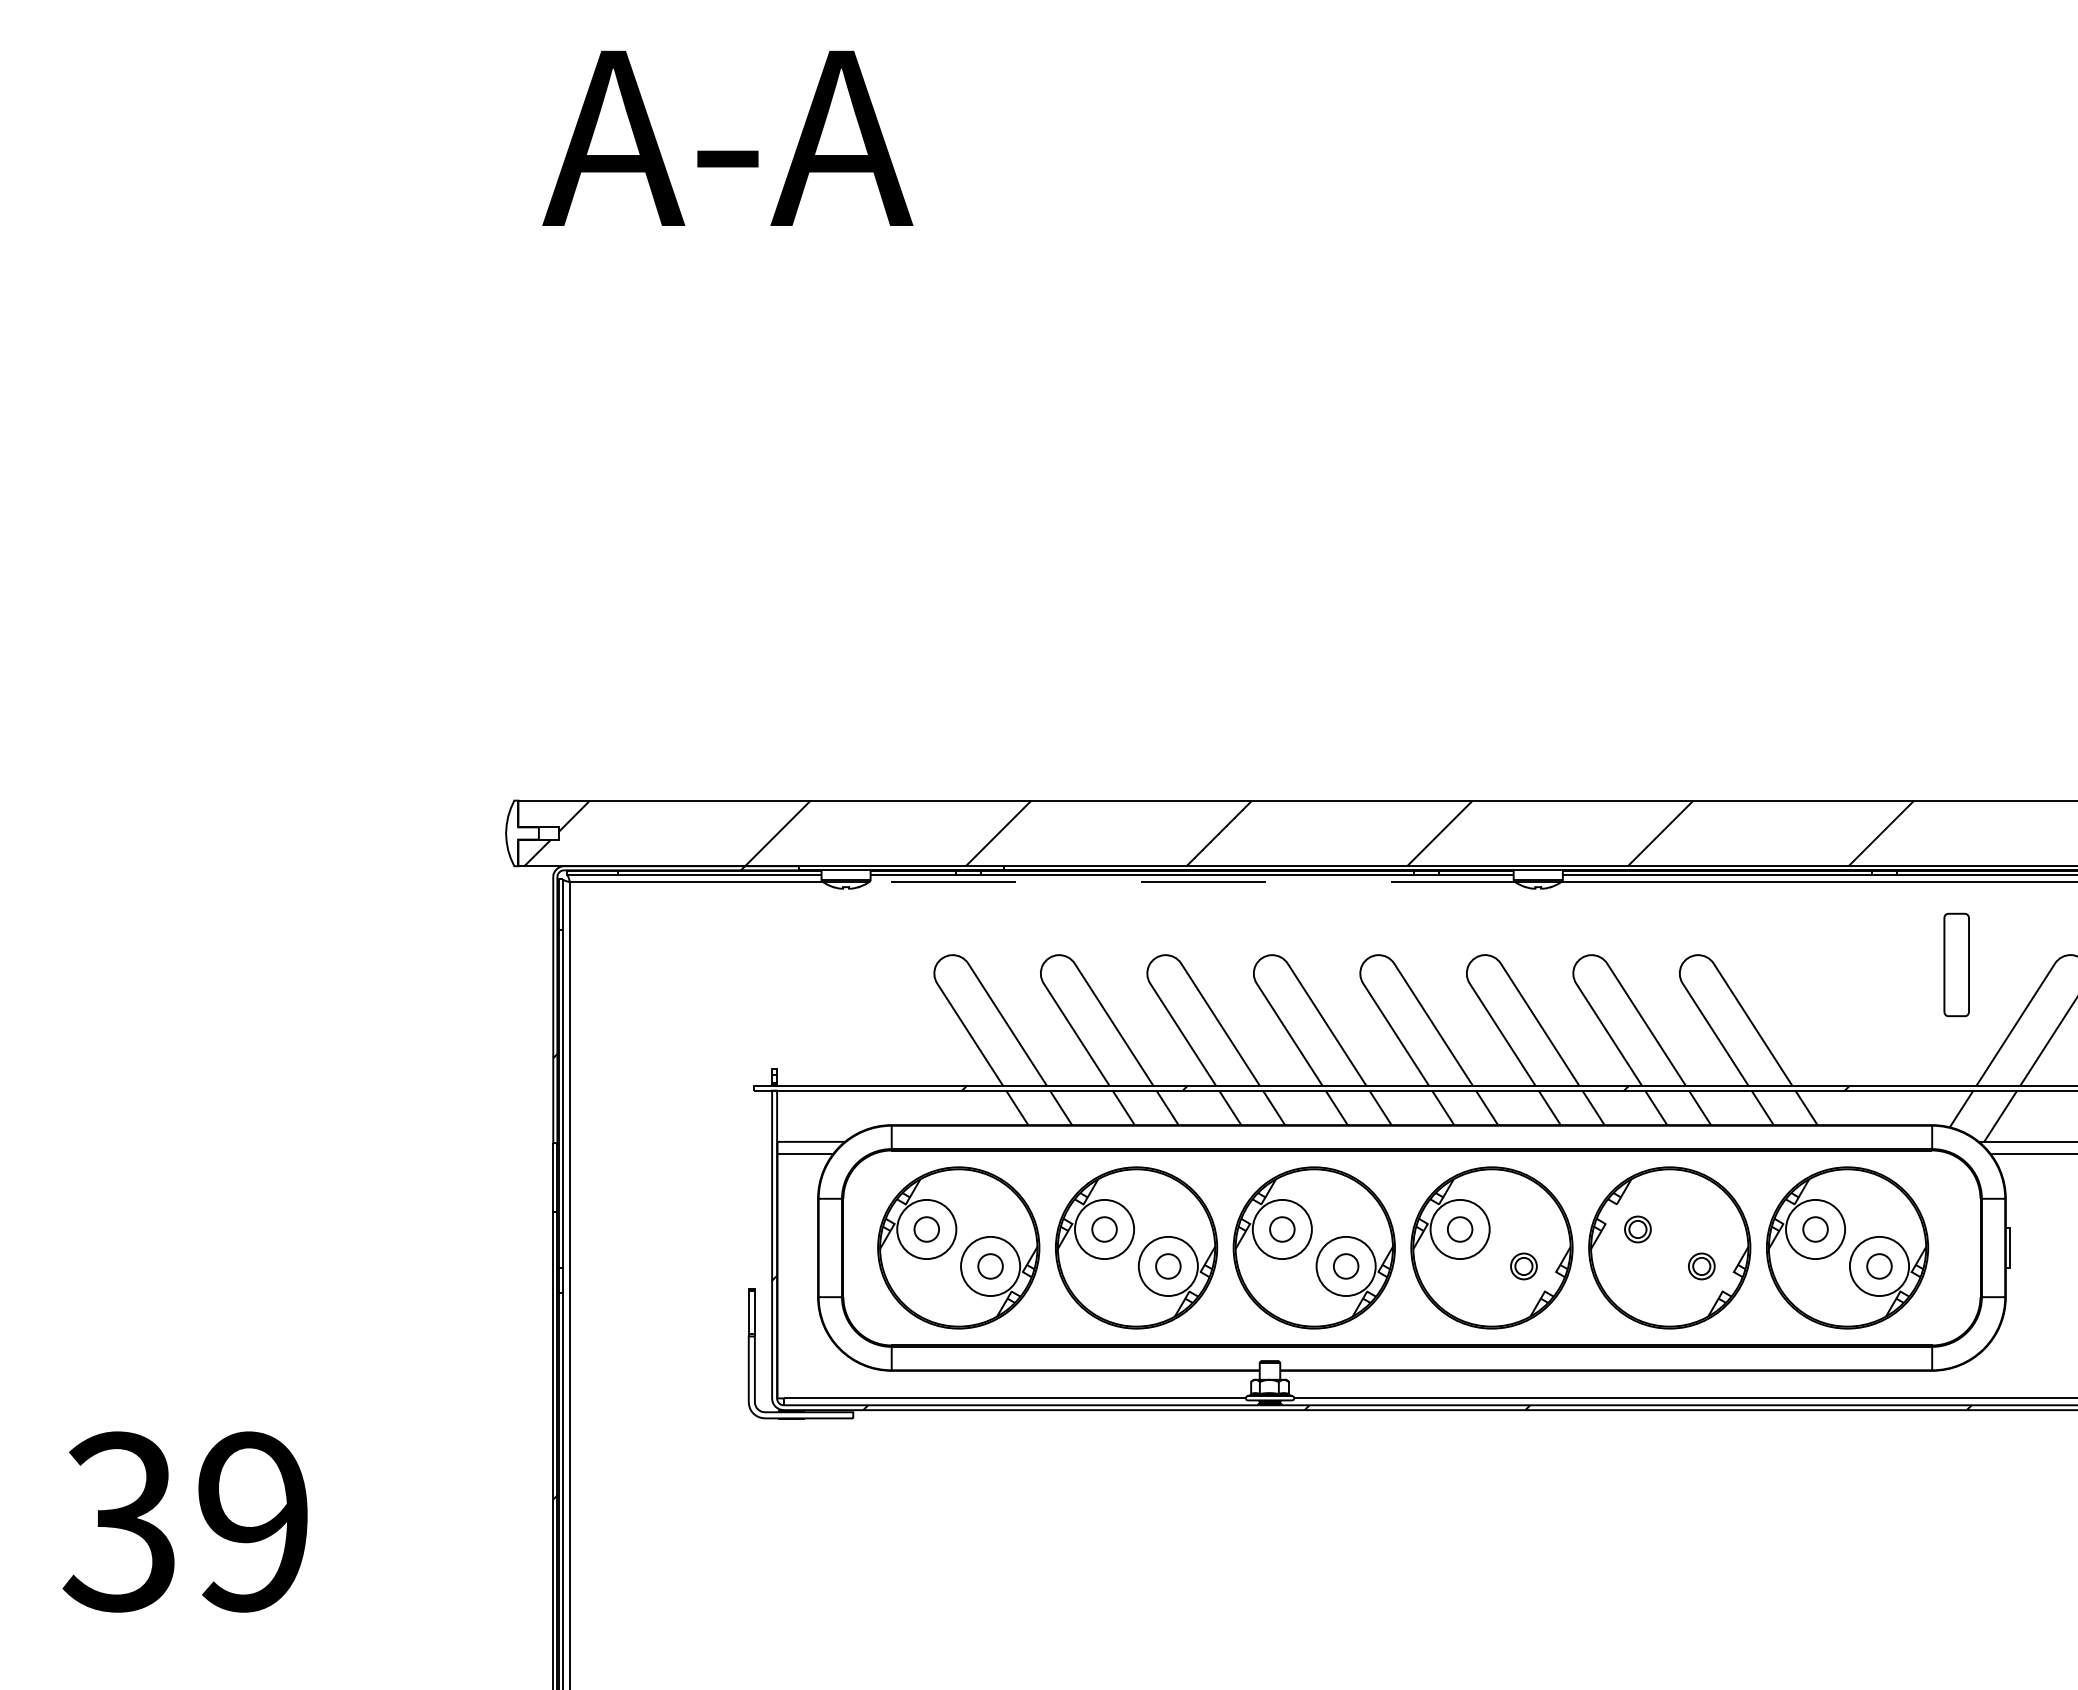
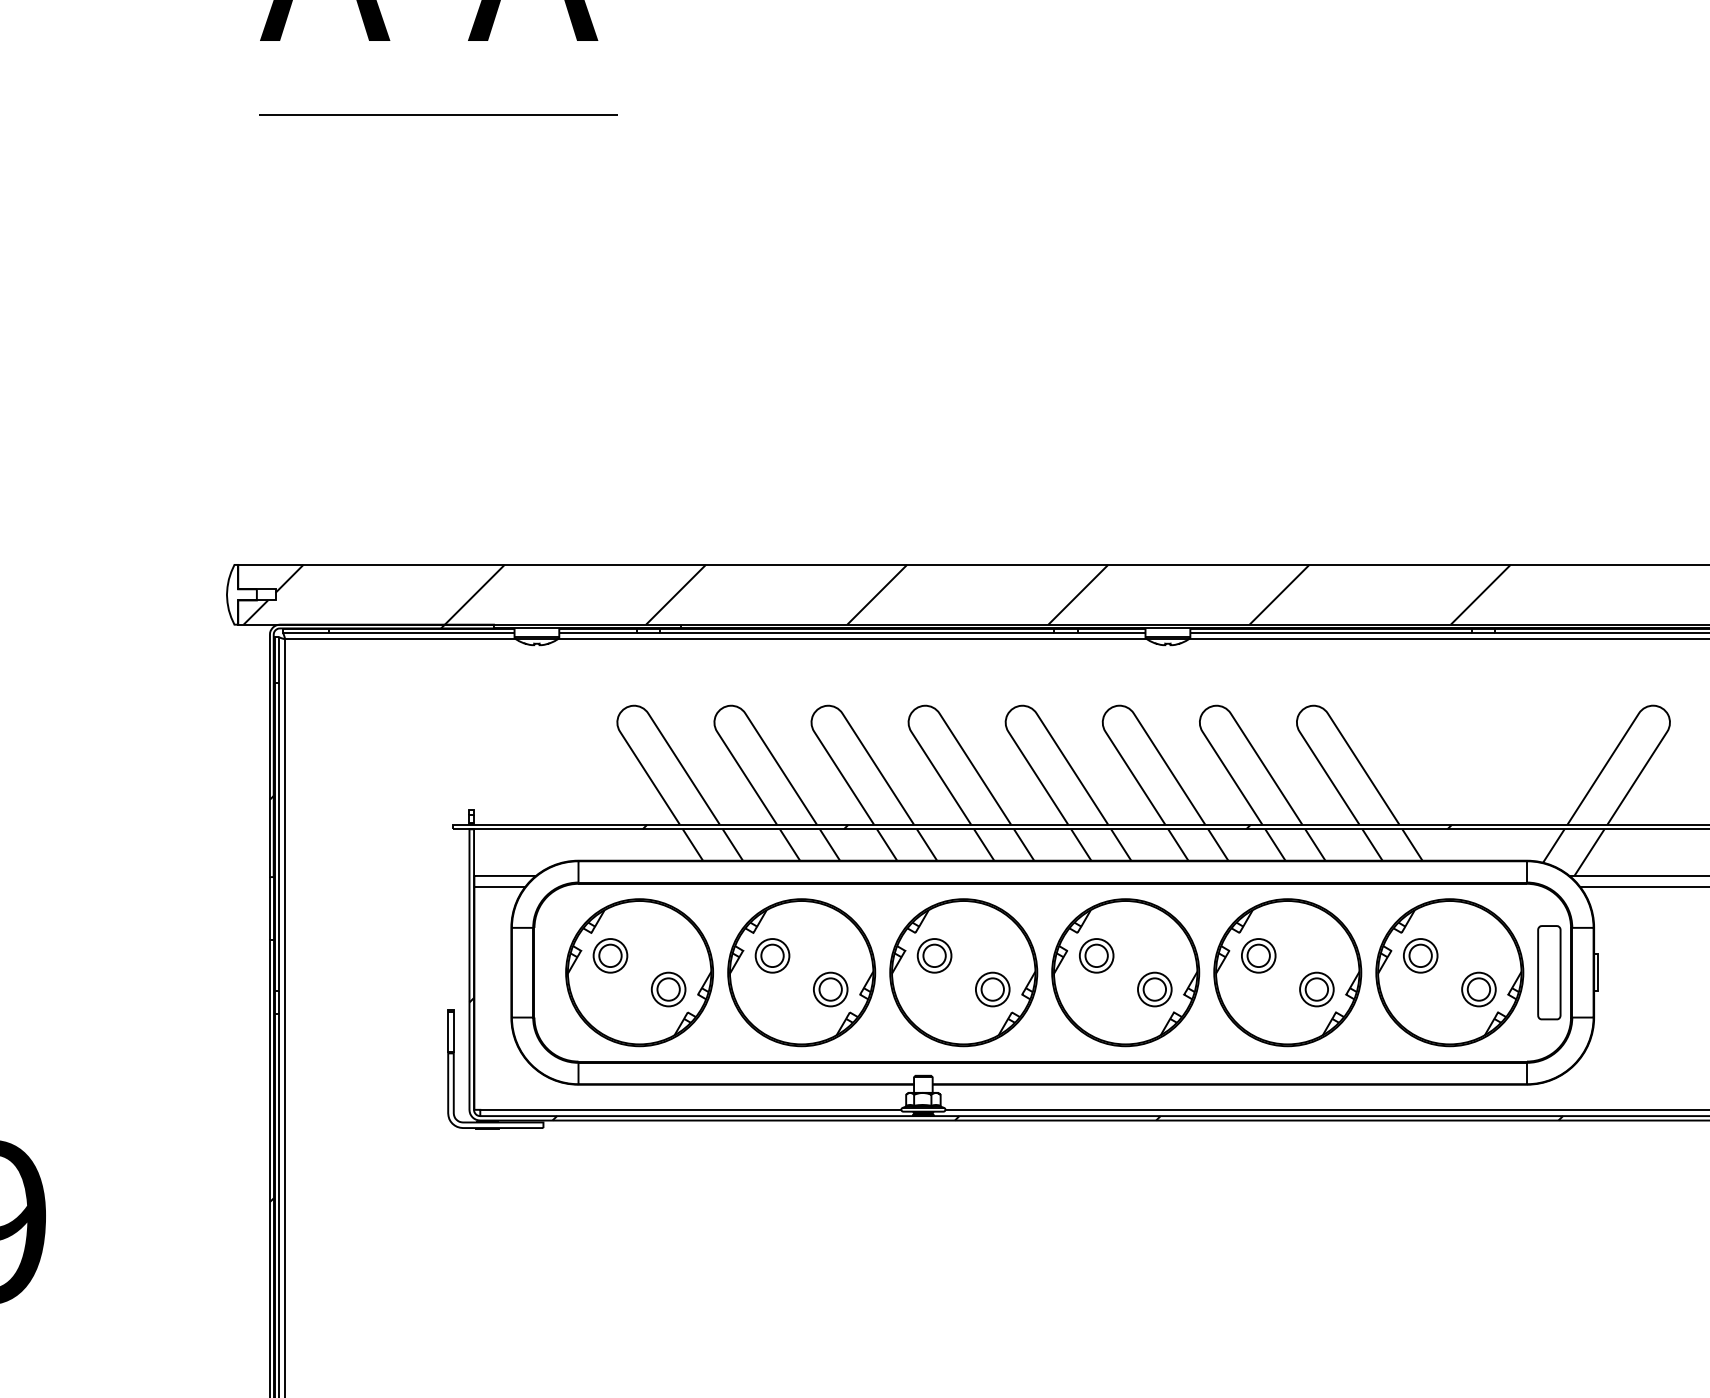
line: (737, 306) -> (437, 114), added
line: (1191, 882) -> (851, 639), dashed -> solid
part: (1956, 964) -> (1549, 972), moved
circle: (926, 1229) -> (610, 955), size x0.62
circle: (1104, 1229) -> (772, 955), size x0.62
circle: (1281, 1229) -> (933, 955), size x0.62
circle: (1459, 1229) -> (1096, 955), size x0.62
part: (1637, 1229) -> (1258, 955), size x1.43
circle: (1815, 1229) -> (1420, 955), size x0.62
circle: (990, 1265) -> (668, 988), size x0.62
circle: (1167, 1265) -> (829, 988), size x0.62
circle: (1345, 1265) -> (992, 988), size x0.62
circle: (1879, 1265) -> (1478, 988), size x0.62
part: (1523, 1266) -> (1154, 989), size x1.43
part: (1701, 1266) -> (1316, 989), size x1.43

